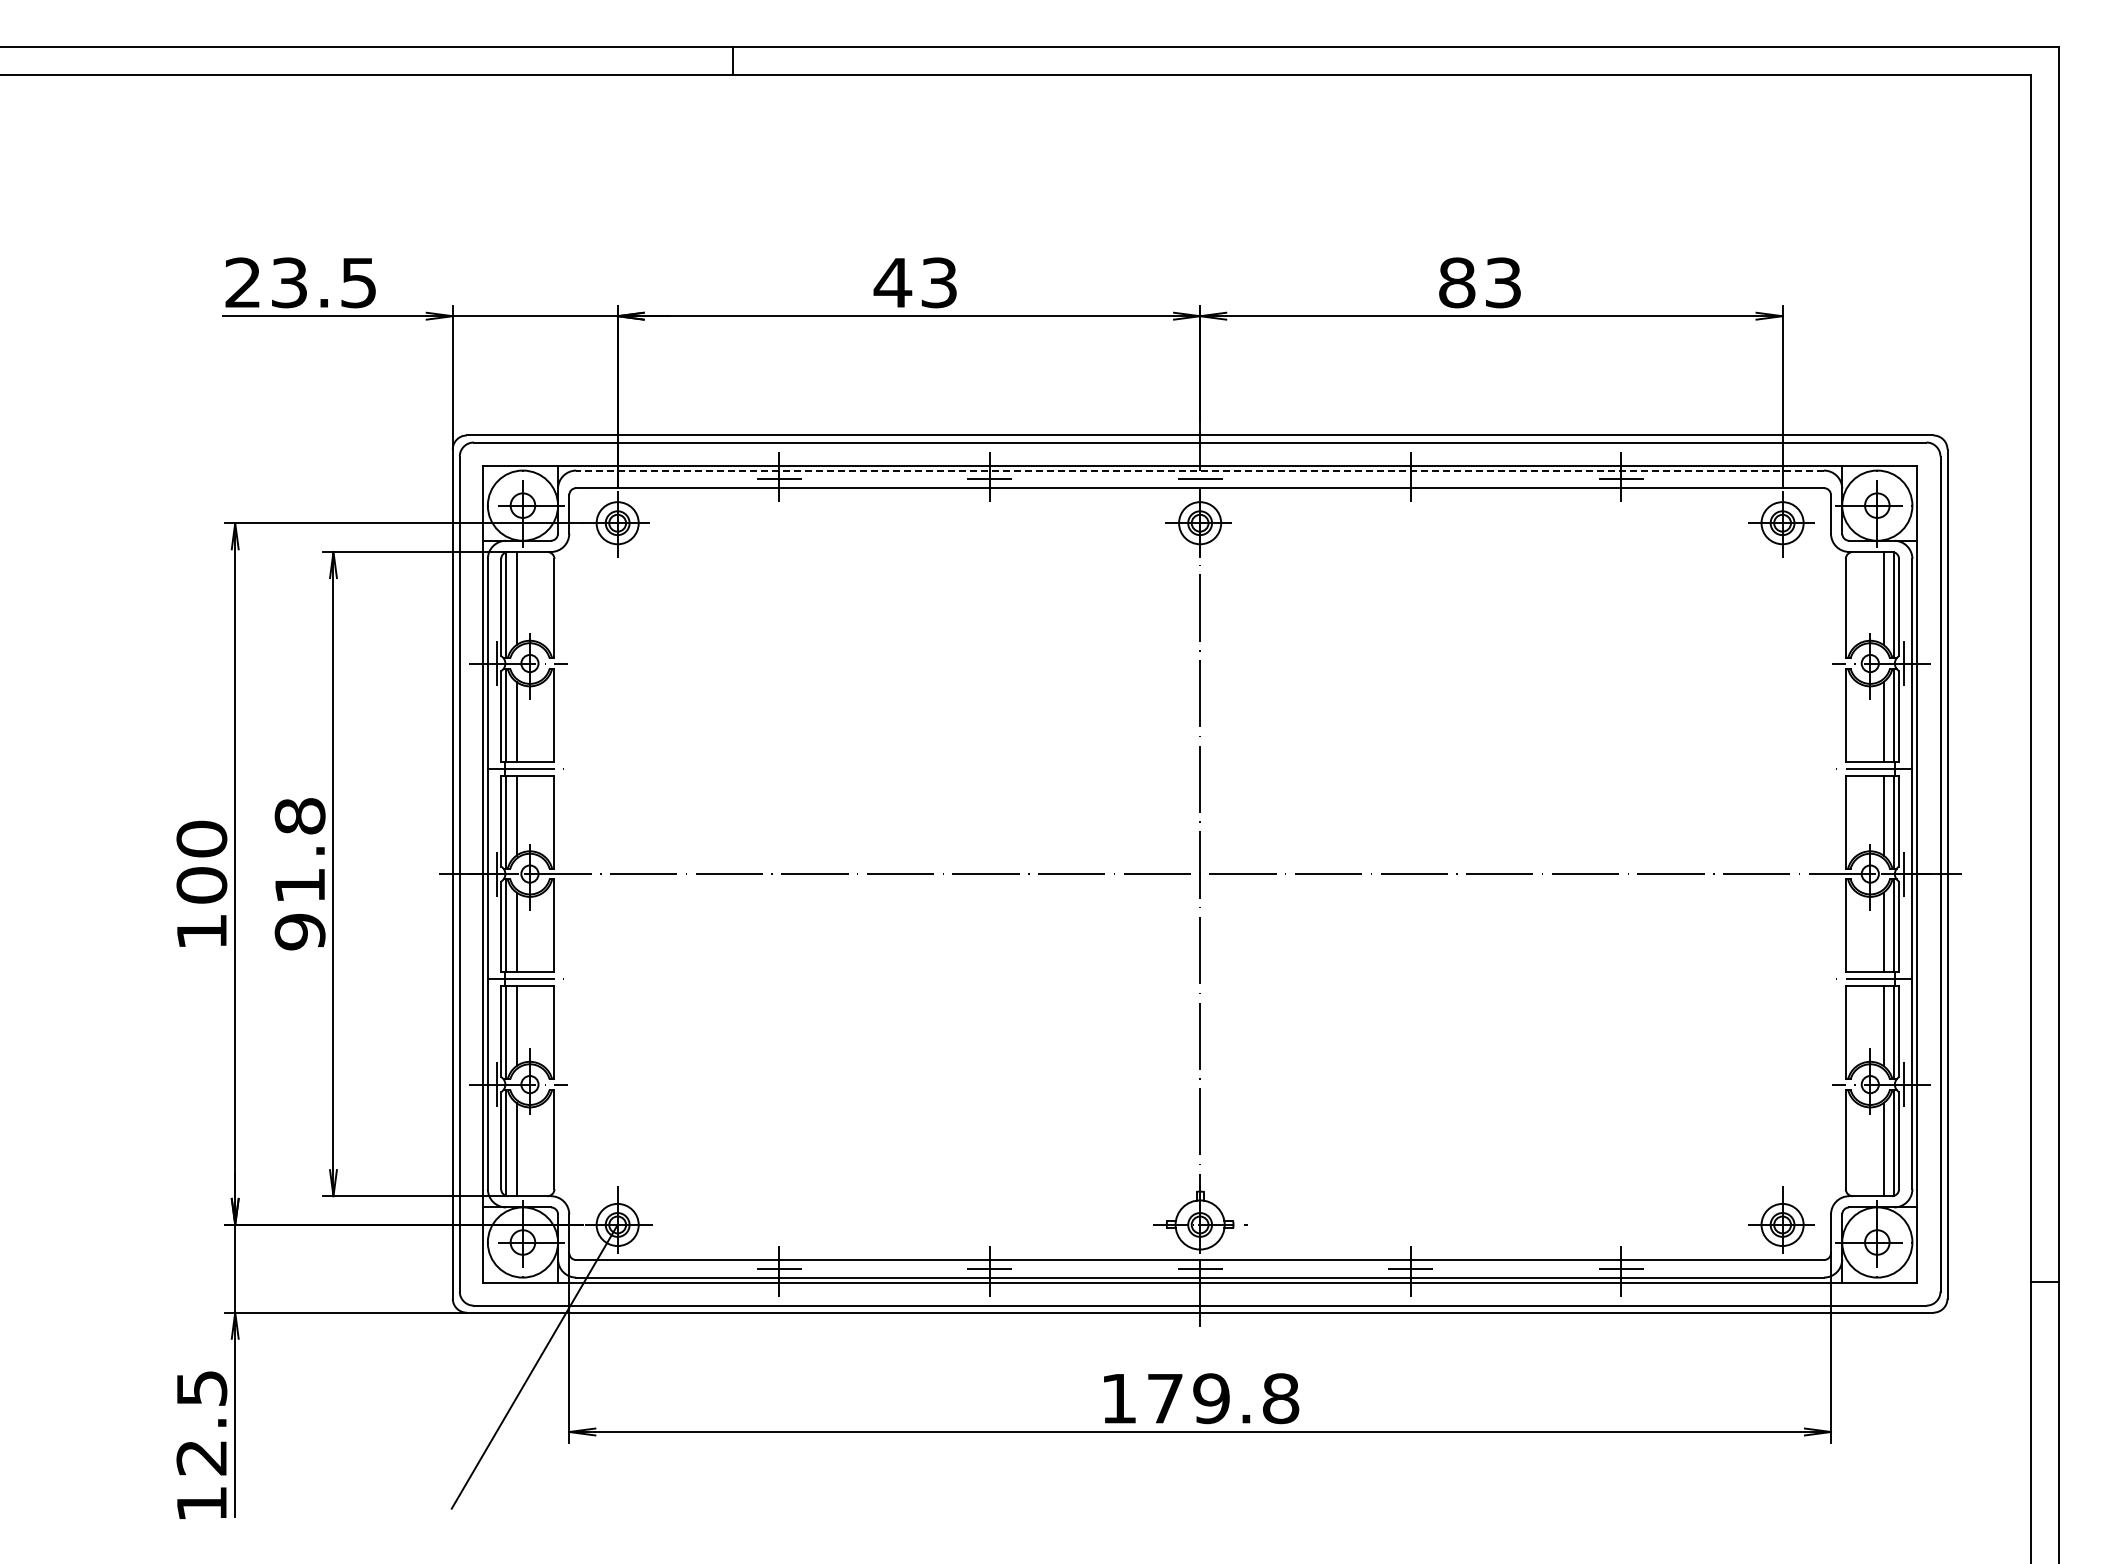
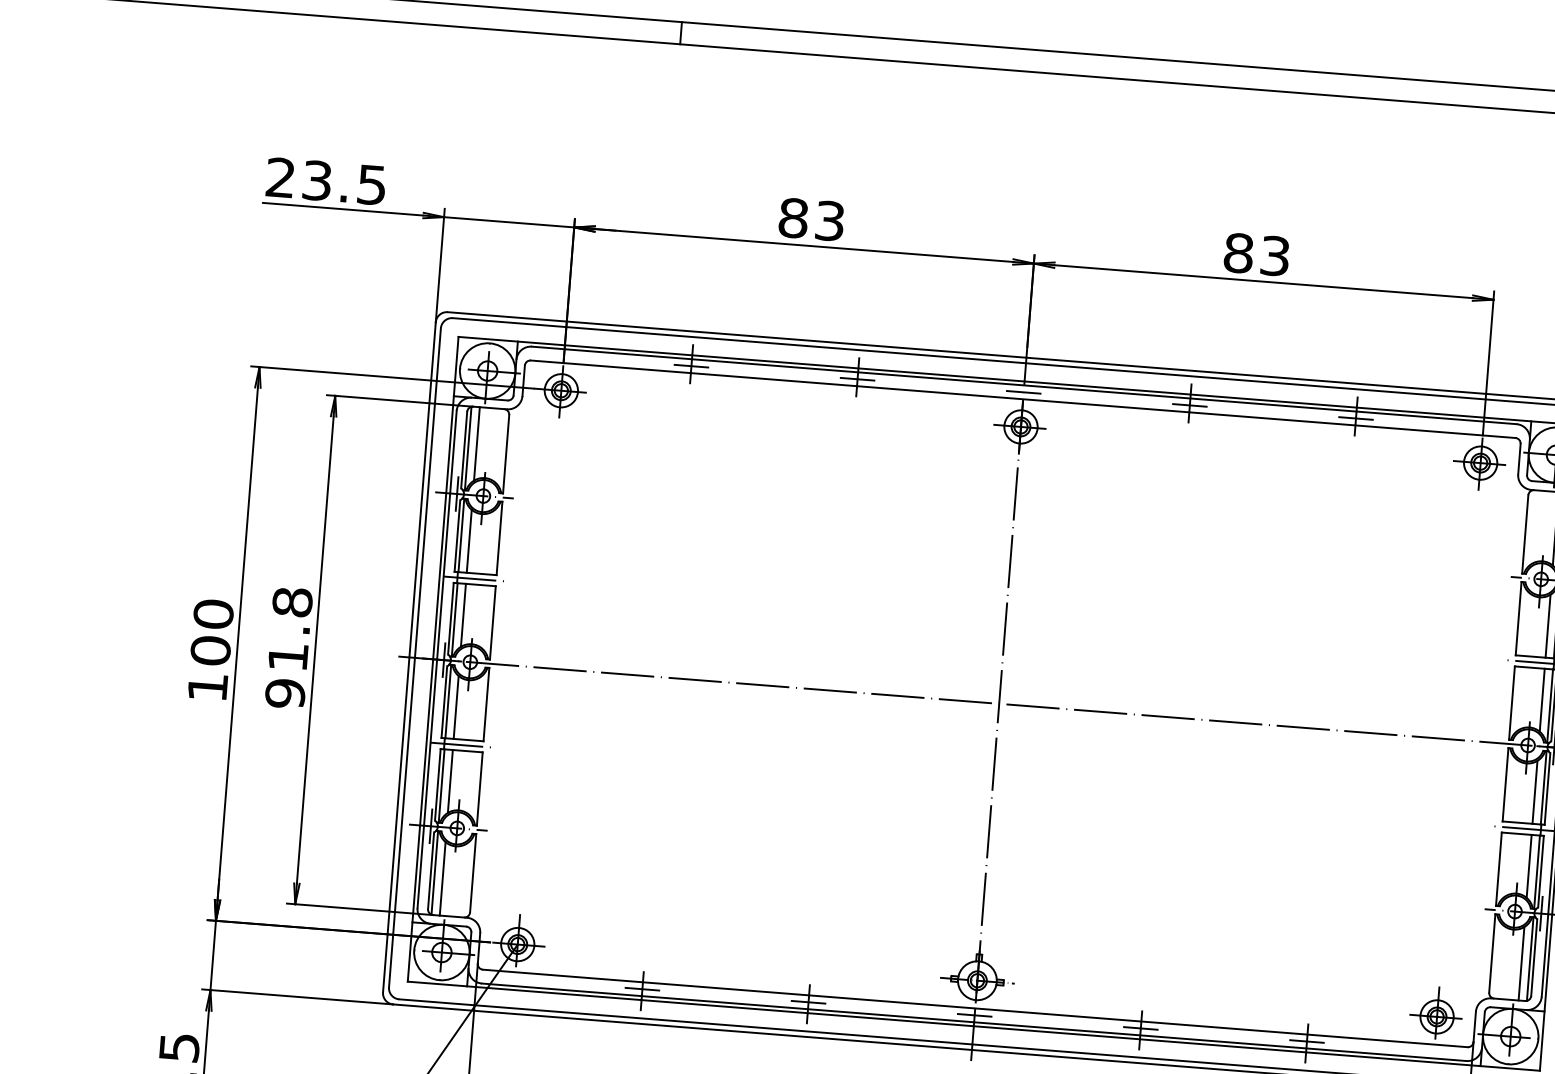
text: (892, 282) -> (793, 217), 43 -> 83
line: (1200, 470) -> (1024, 385), dashed -> solid
line: (1410, 479) -> (1189, 405), added

